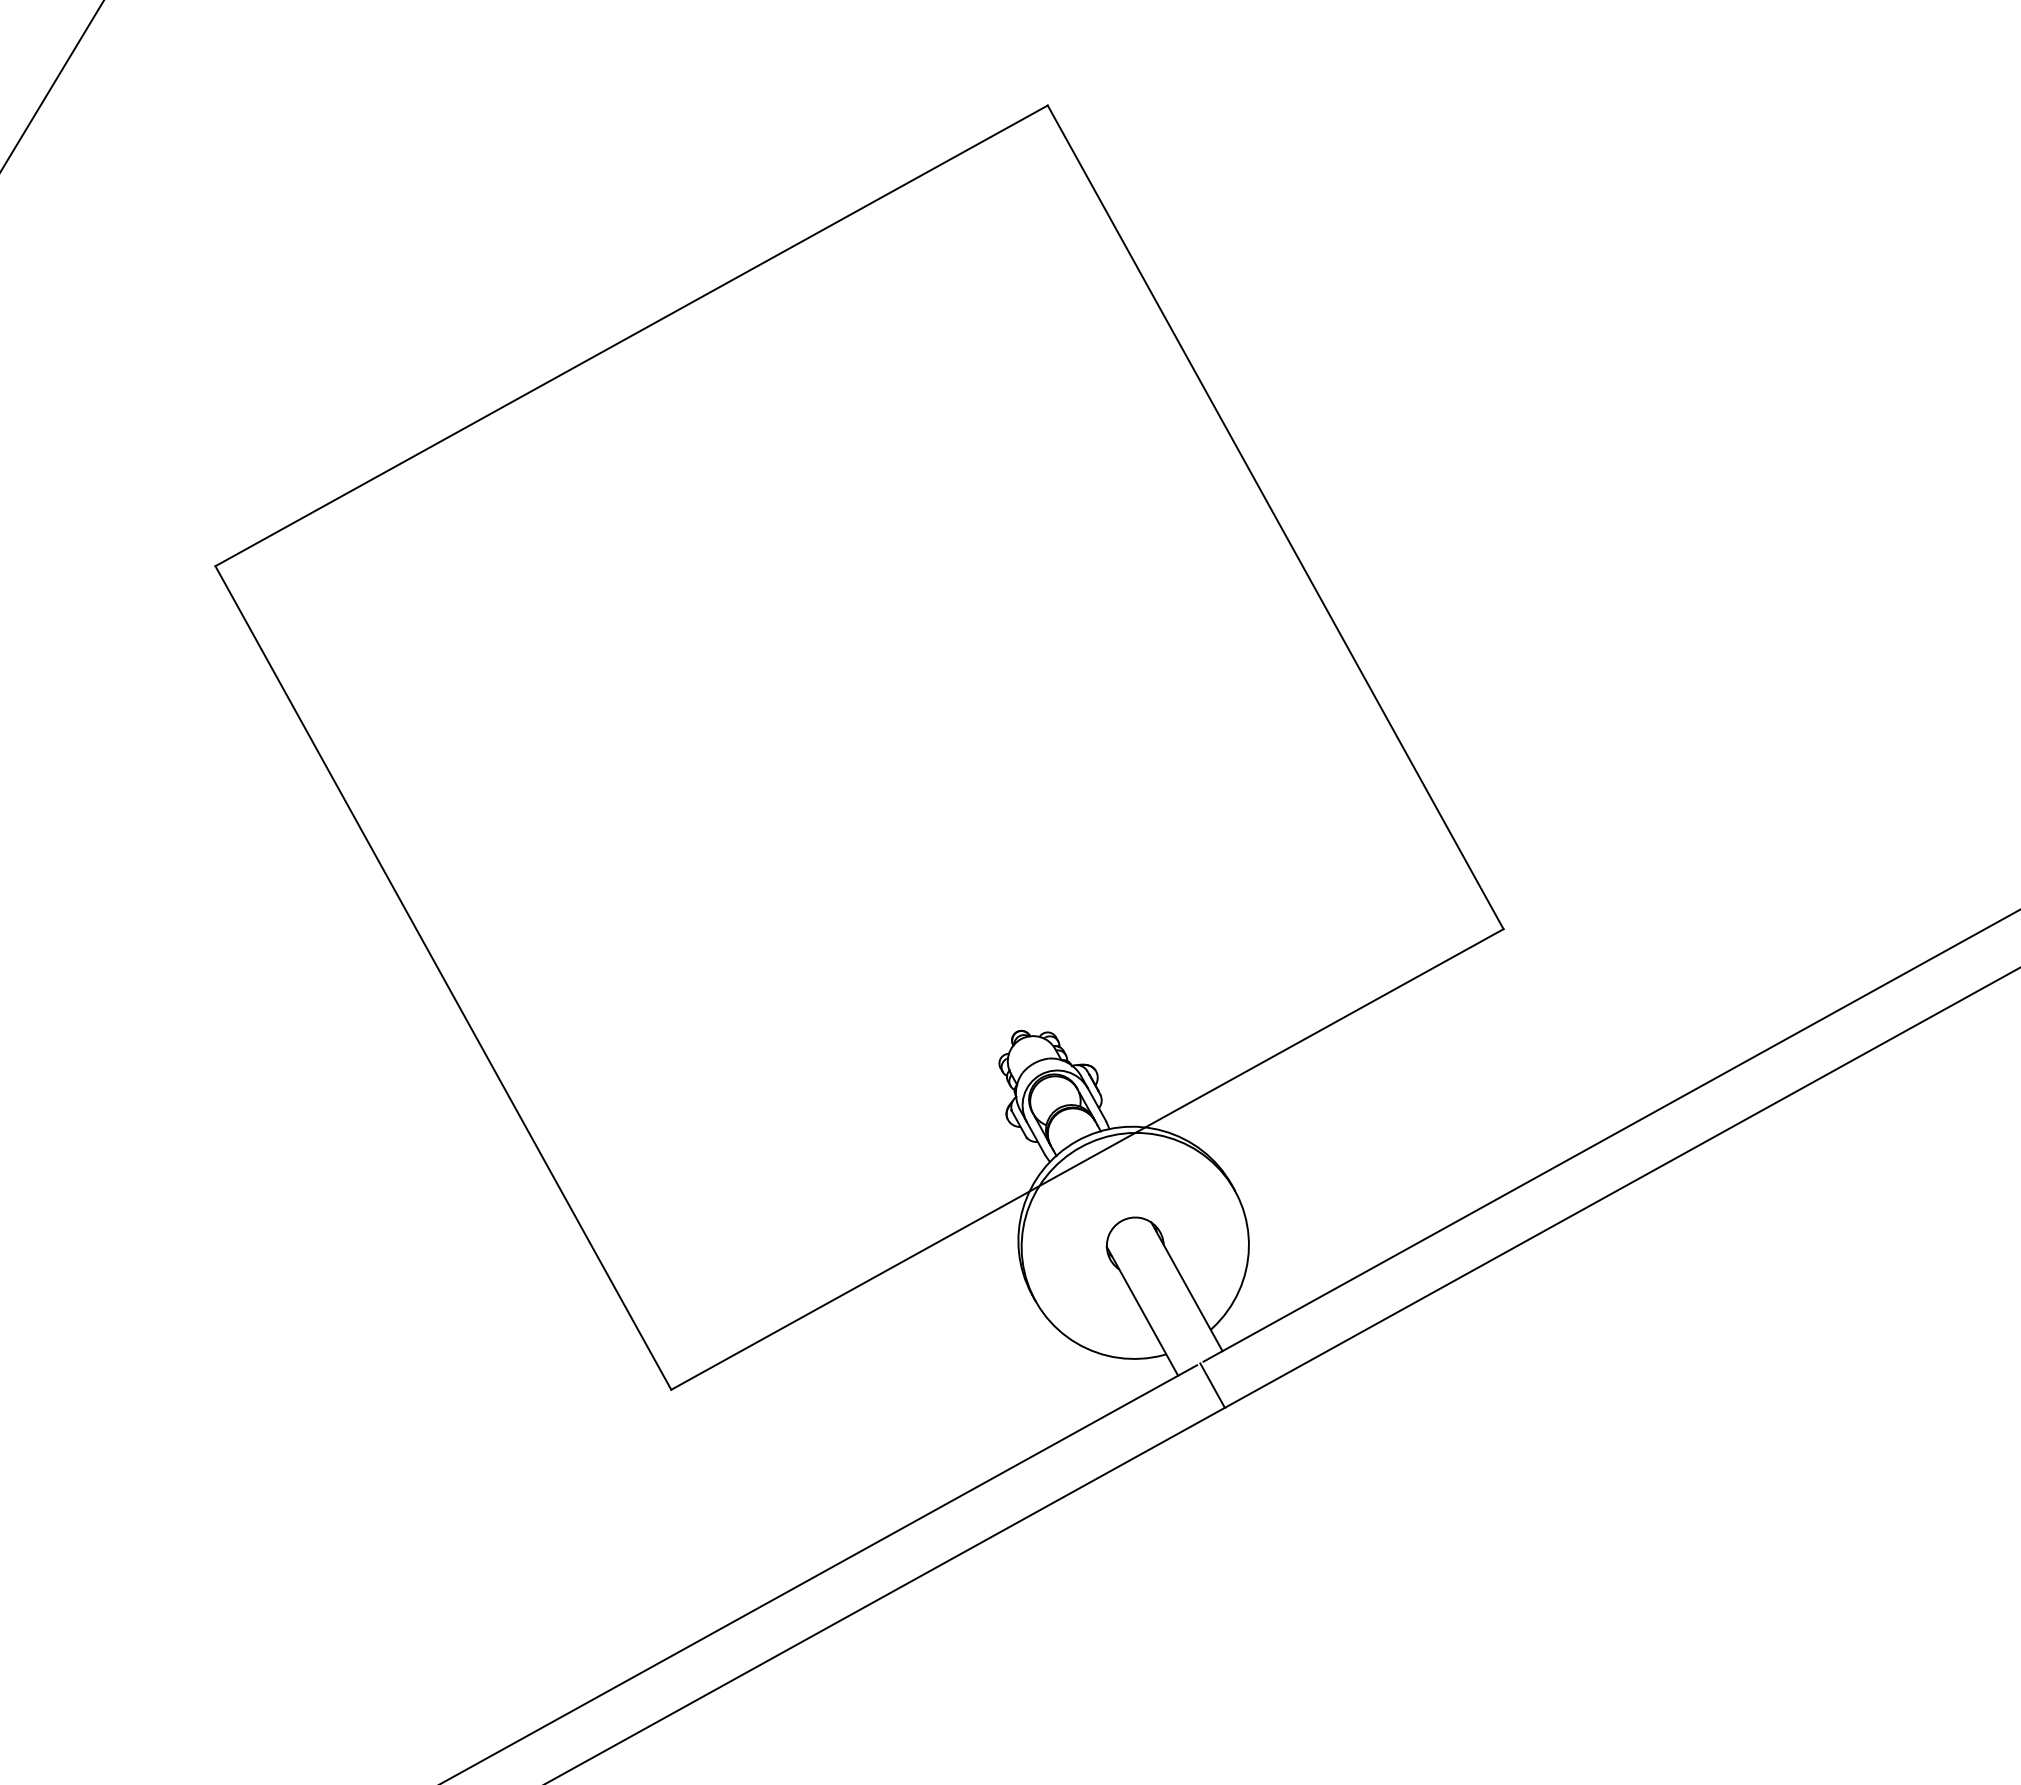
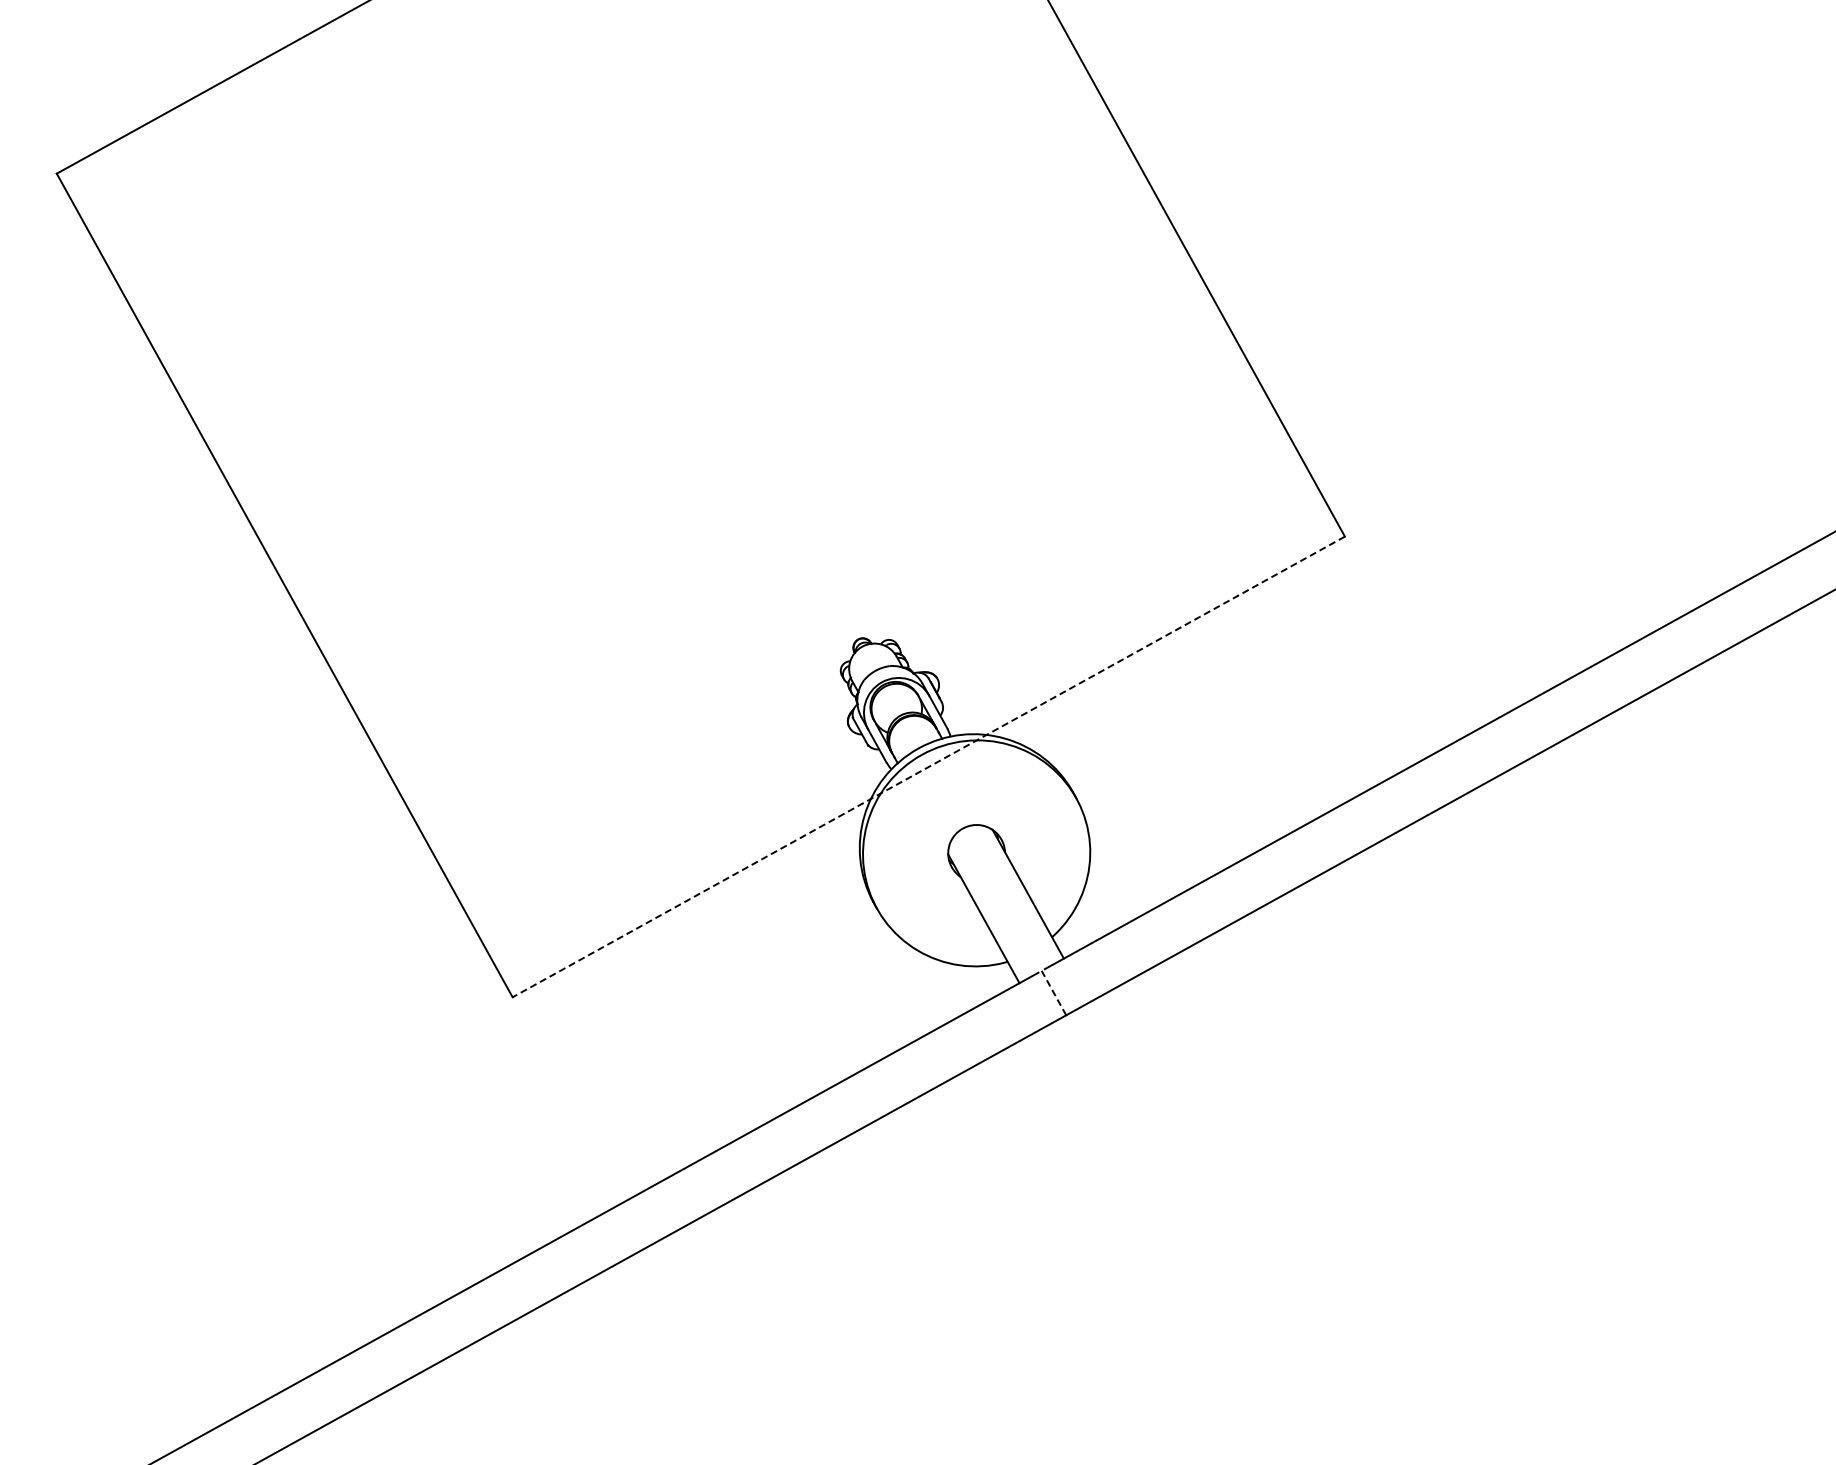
line: (1087, 1159) -> (928, 766), solid -> dashed
line: (1212, 1385) -> (1053, 992), solid -> dashed

